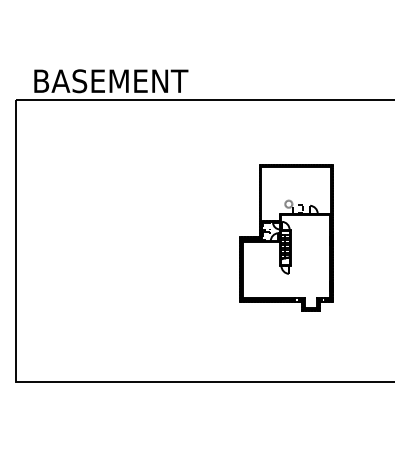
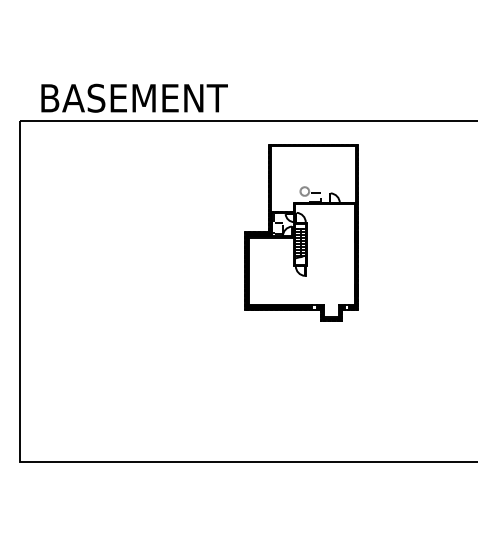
part: (286, 237) -> (301, 231), moved

